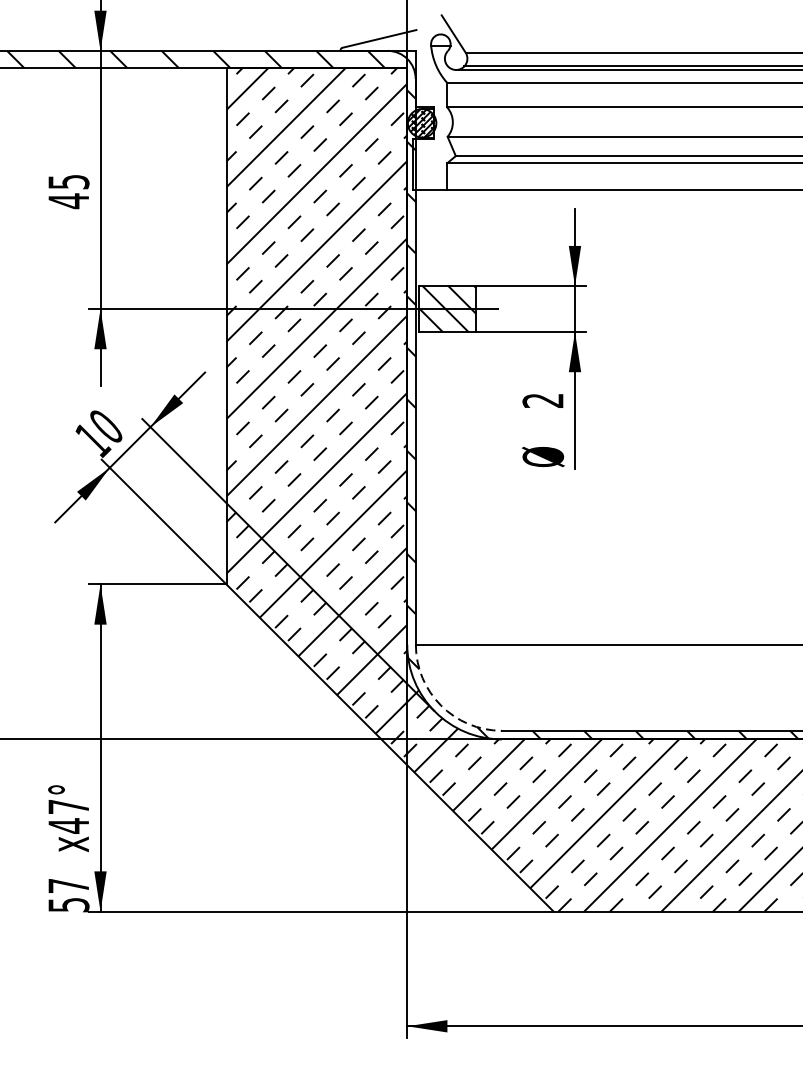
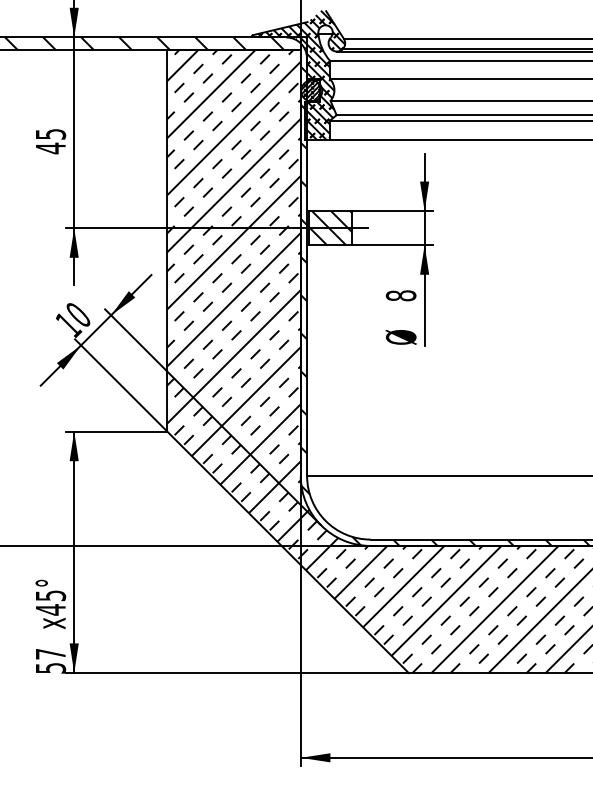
hatch: (404, 102) -> (298, 75), added
text: (542, 400) -> (400, 295), 2 -> 8
arc: (440, 704) -> (325, 520), dashed -> solid
text: (69, 806) -> (51, 595), x47° -> x45°

